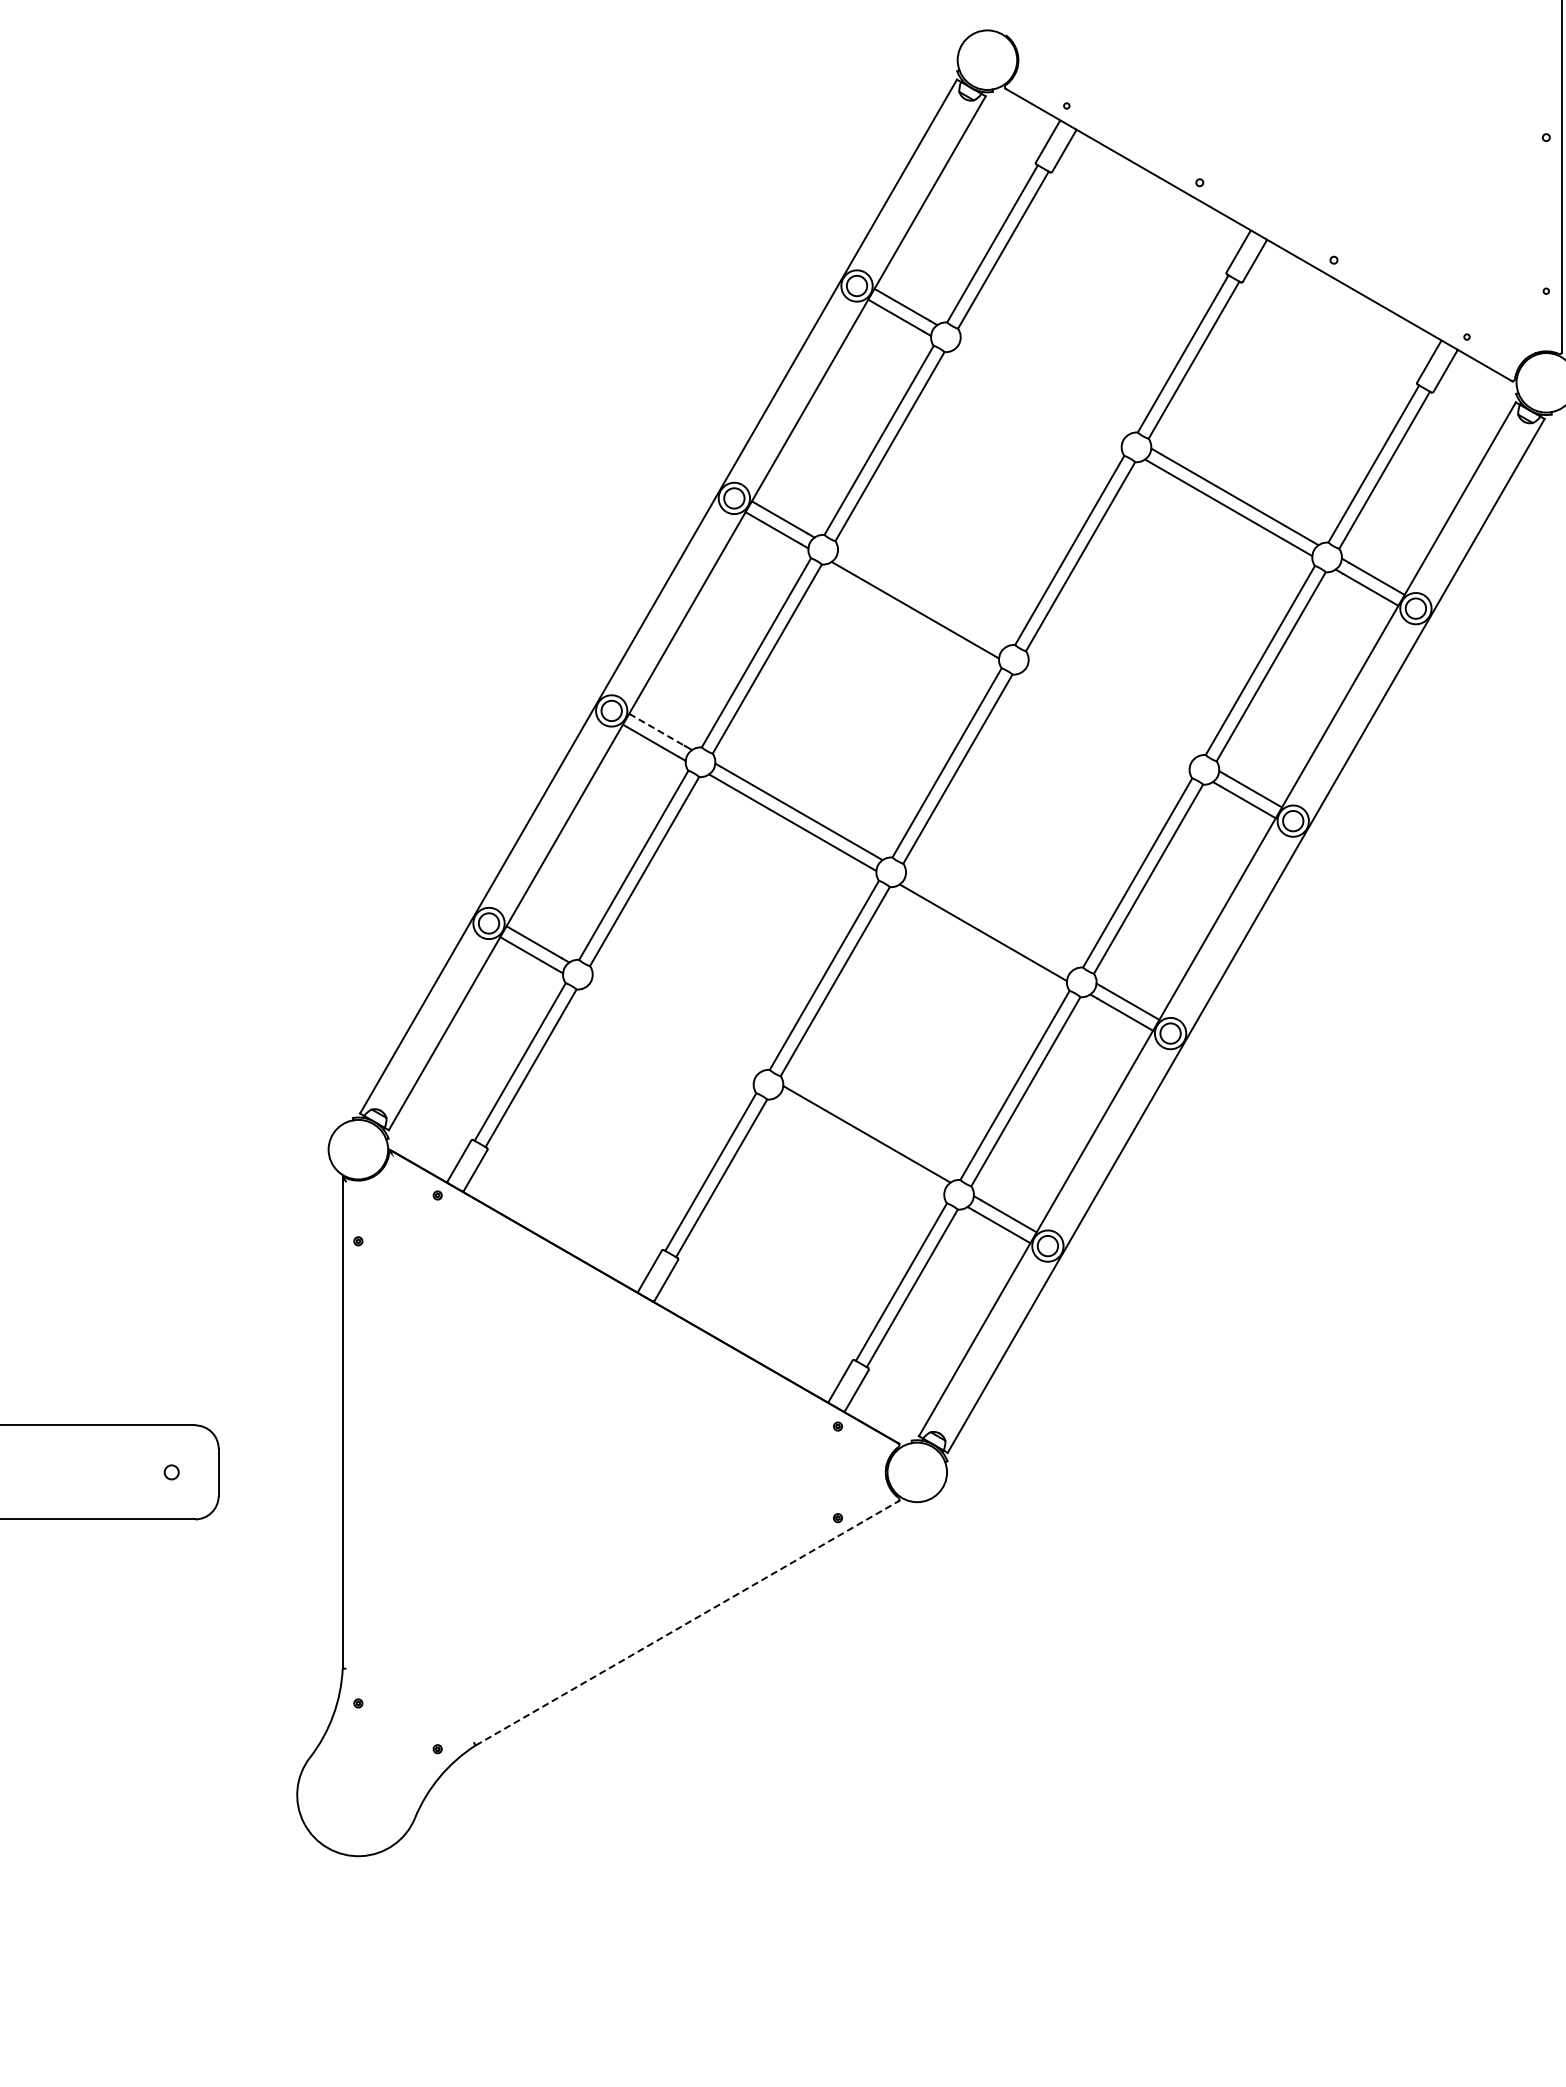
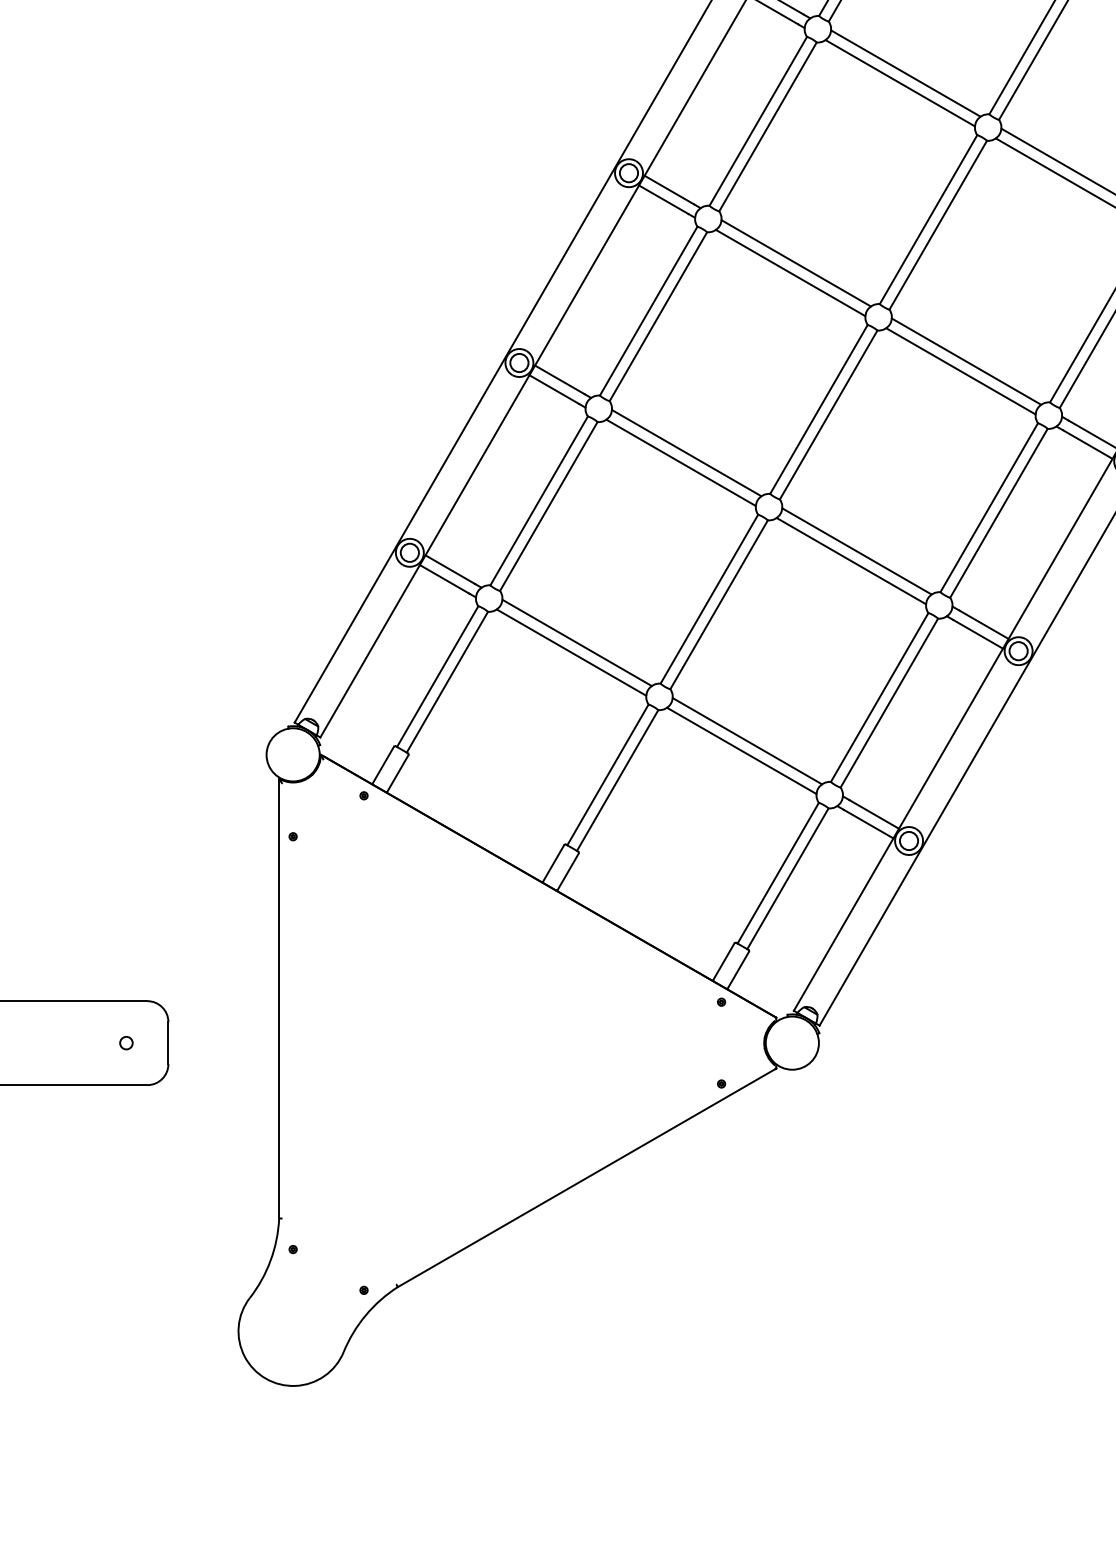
line: (1043, 386) -> (905, 73), added
line: (1037, 397) -> (899, 83), added
line: (921, 599) -> (796, 263), added
line: (1111, 709) -> (965, 361), added
line: (1105, 720) -> (960, 371), added
line: (657, 730) -> (560, 380), dashed -> solid
line: (989, 921) -> (856, 551), added
line: (675, 1024) -> (576, 643), added
line: (669, 1034) -> (571, 652), added
line: (860, 1144) -> (741, 750), added
line: (686, 1623) -> (586, 1178), dashed -> solid

